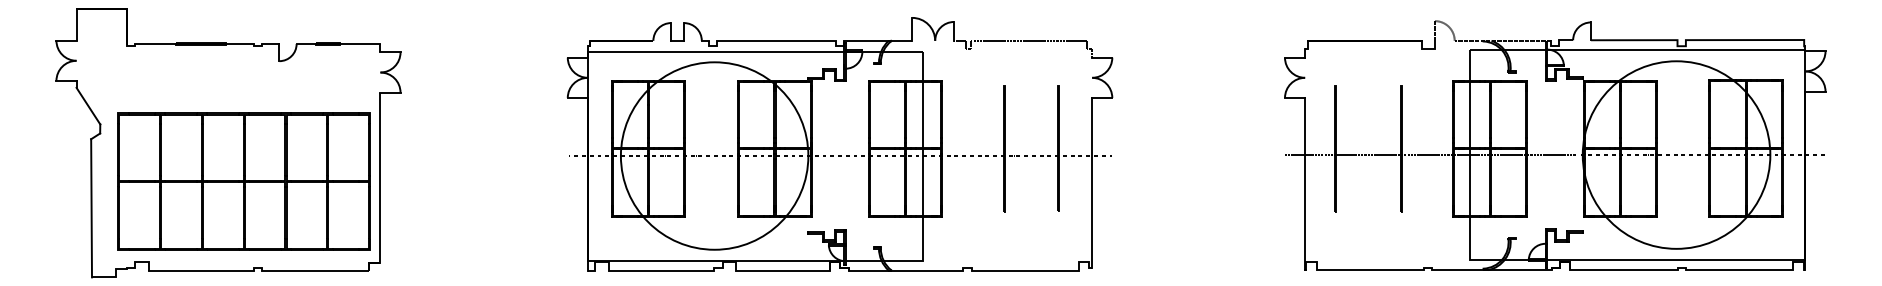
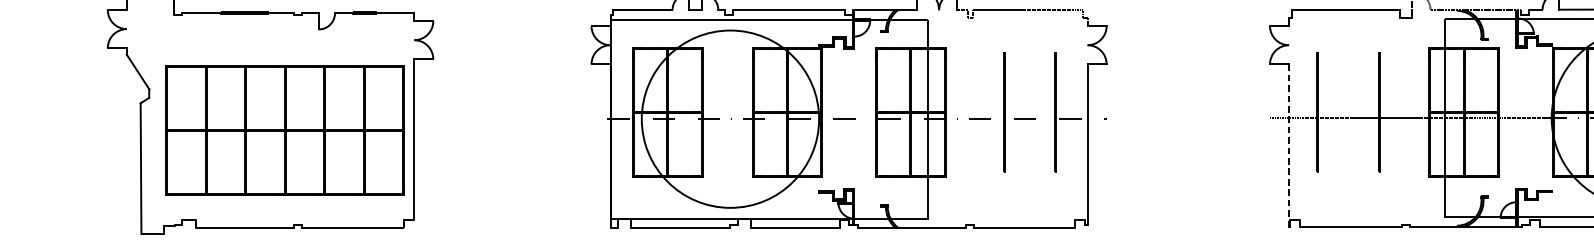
part: (243, 181) -> (284, 130), moved
line: (1305, 183) -> (1289, 145), solid -> dashed

